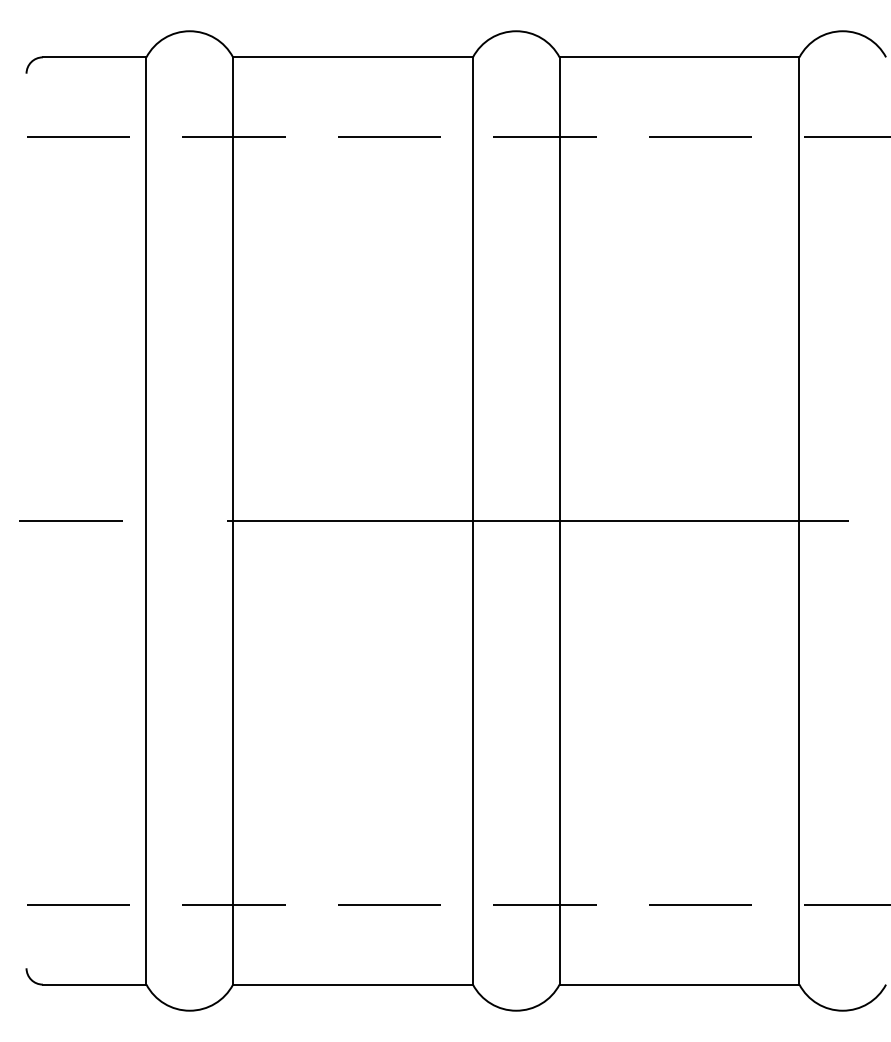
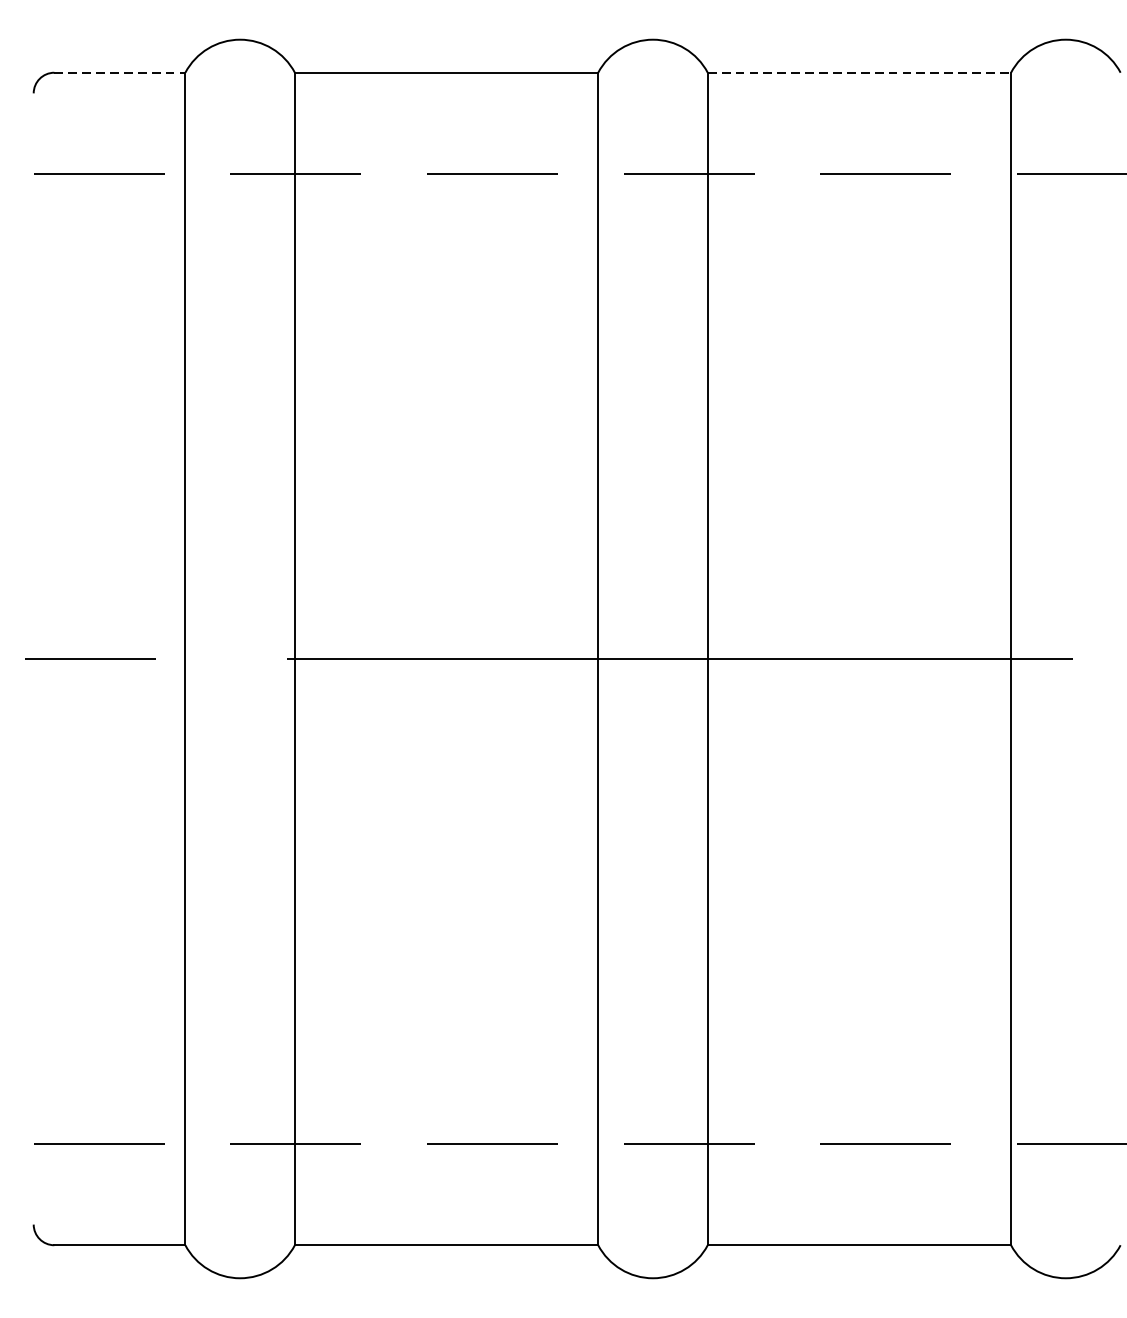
line: (94, 57) -> (119, 72), solid -> dashed
line: (679, 57) -> (859, 72), solid -> dashed

